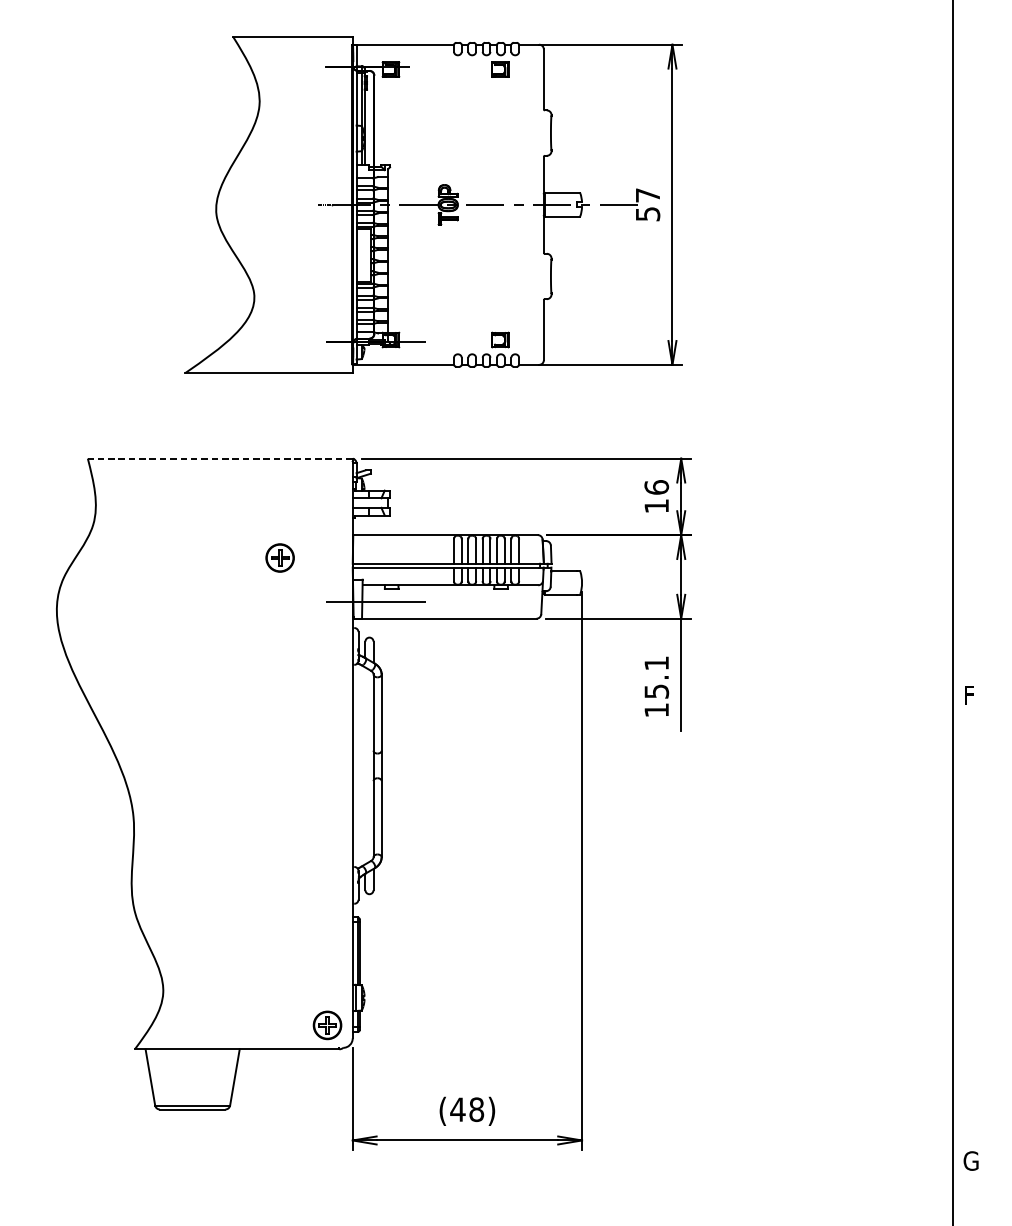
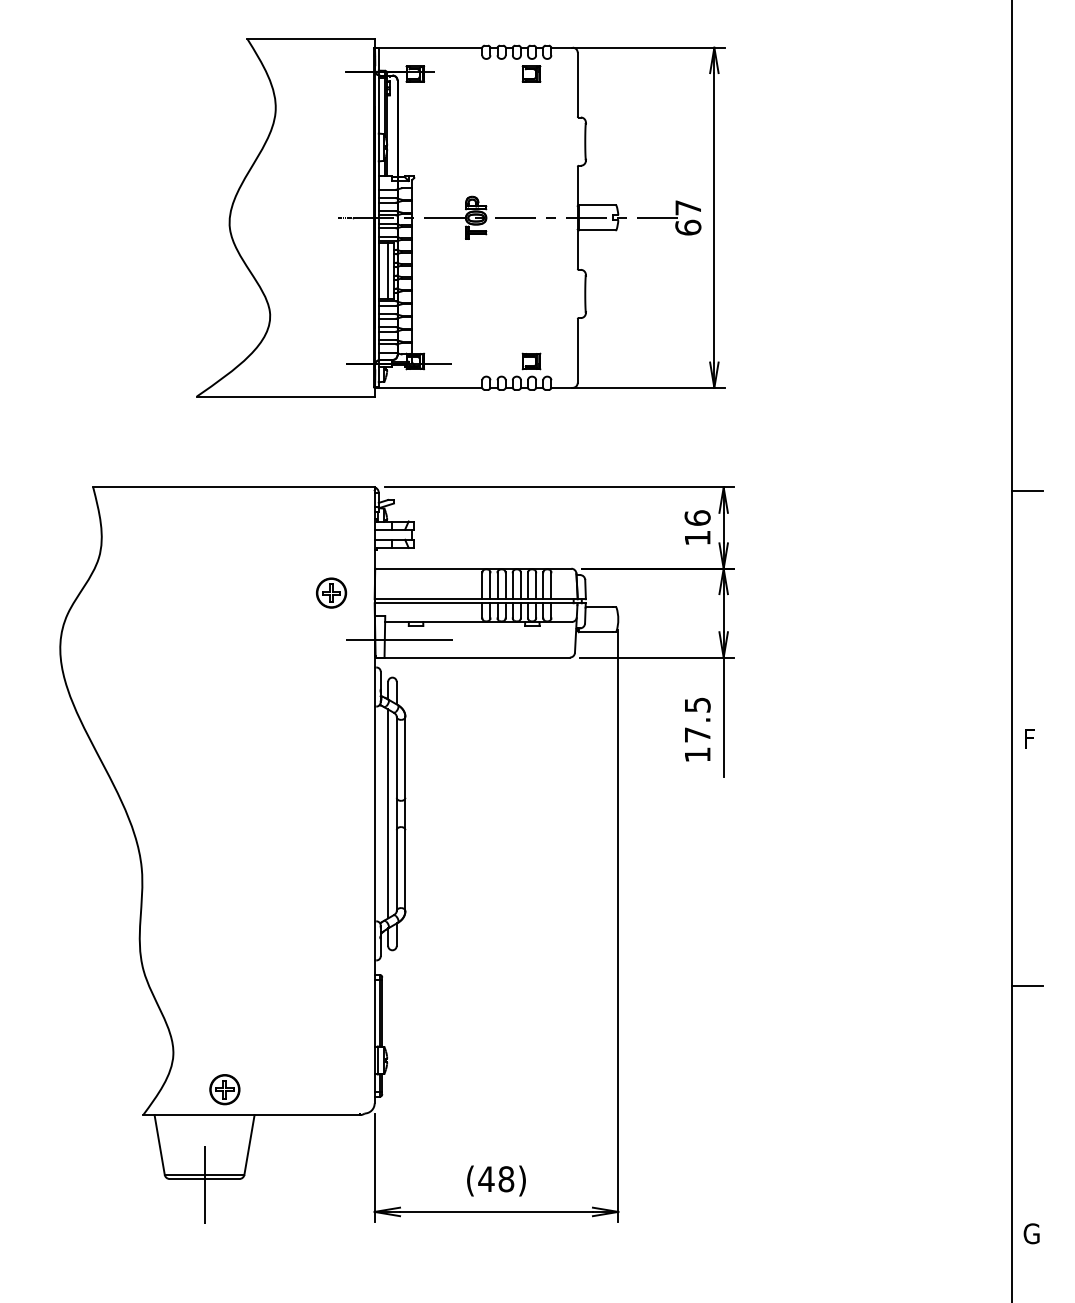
text: (648, 213) -> (688, 227), 57 -> 67
line: (365, 255) -> (388, 271), added
line: (219, 458) -> (233, 487), dashed -> solid
line: (967, 462) -> (1027, 491), added
part: (280, 557) -> (331, 592), moved
text: (656, 677) -> (697, 719), 15.1 -> 17.5
line: (365, 765) -> (388, 813), added
line: (967, 928) -> (1027, 986), added
part: (327, 1025) -> (224, 1089), moved
line: (192, 1114) -> (204, 1184), added

